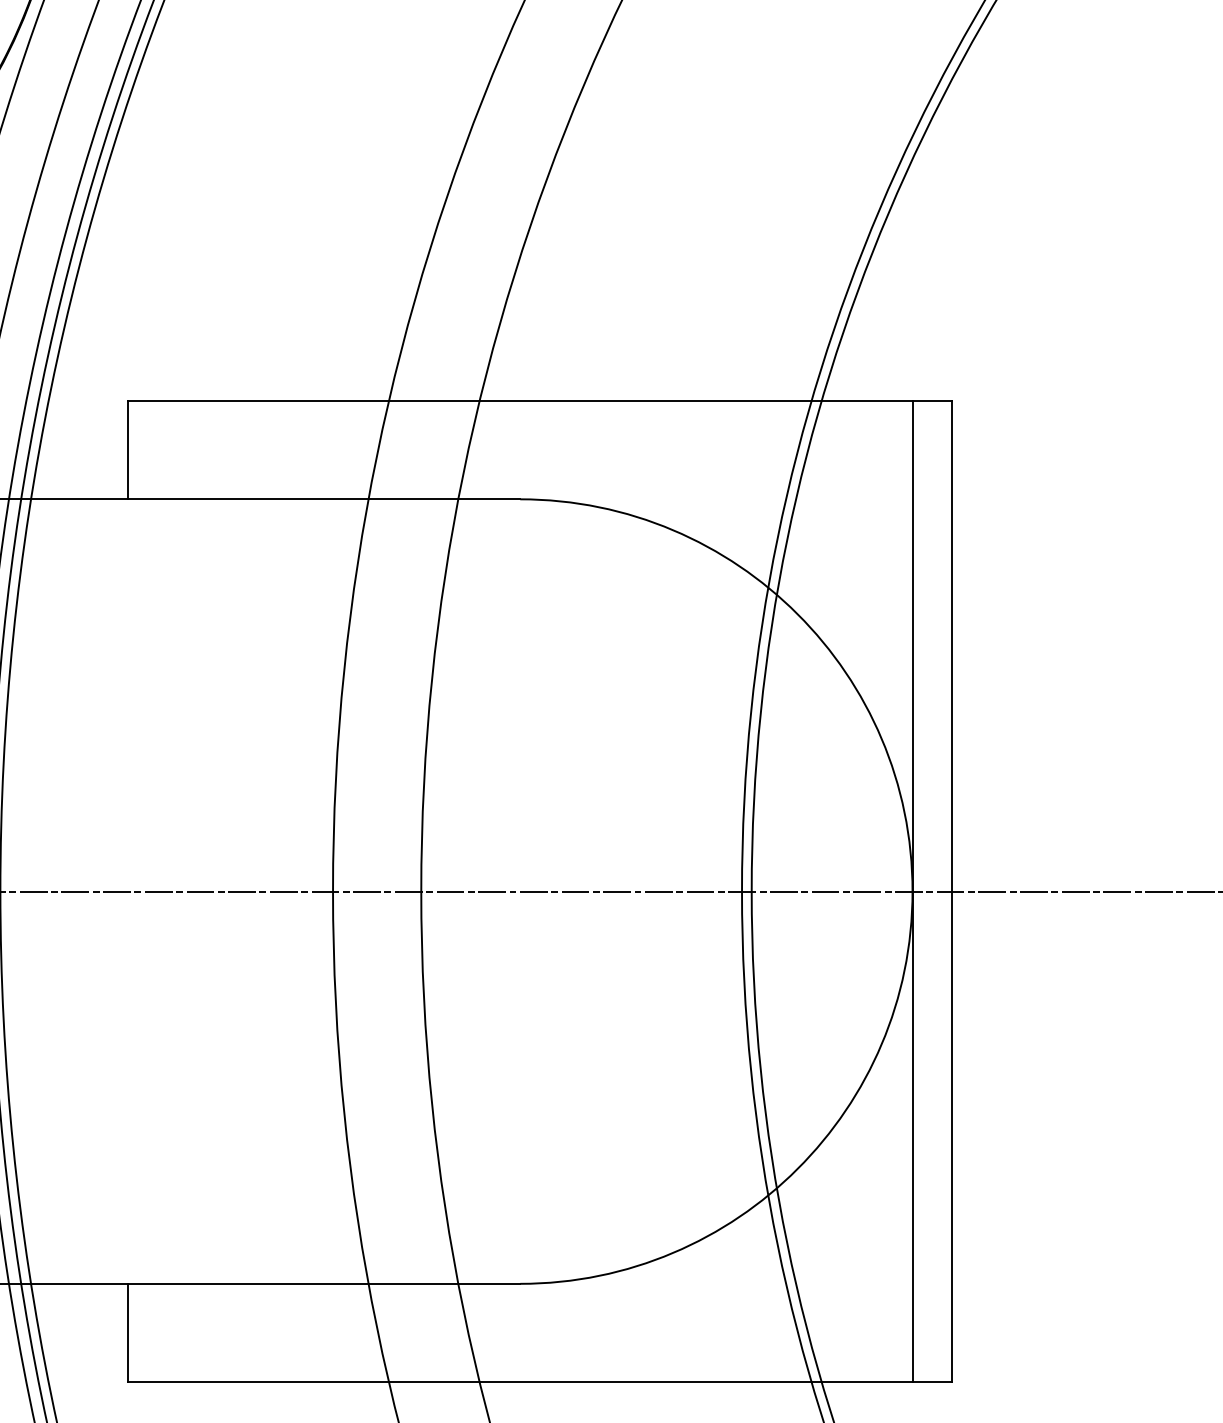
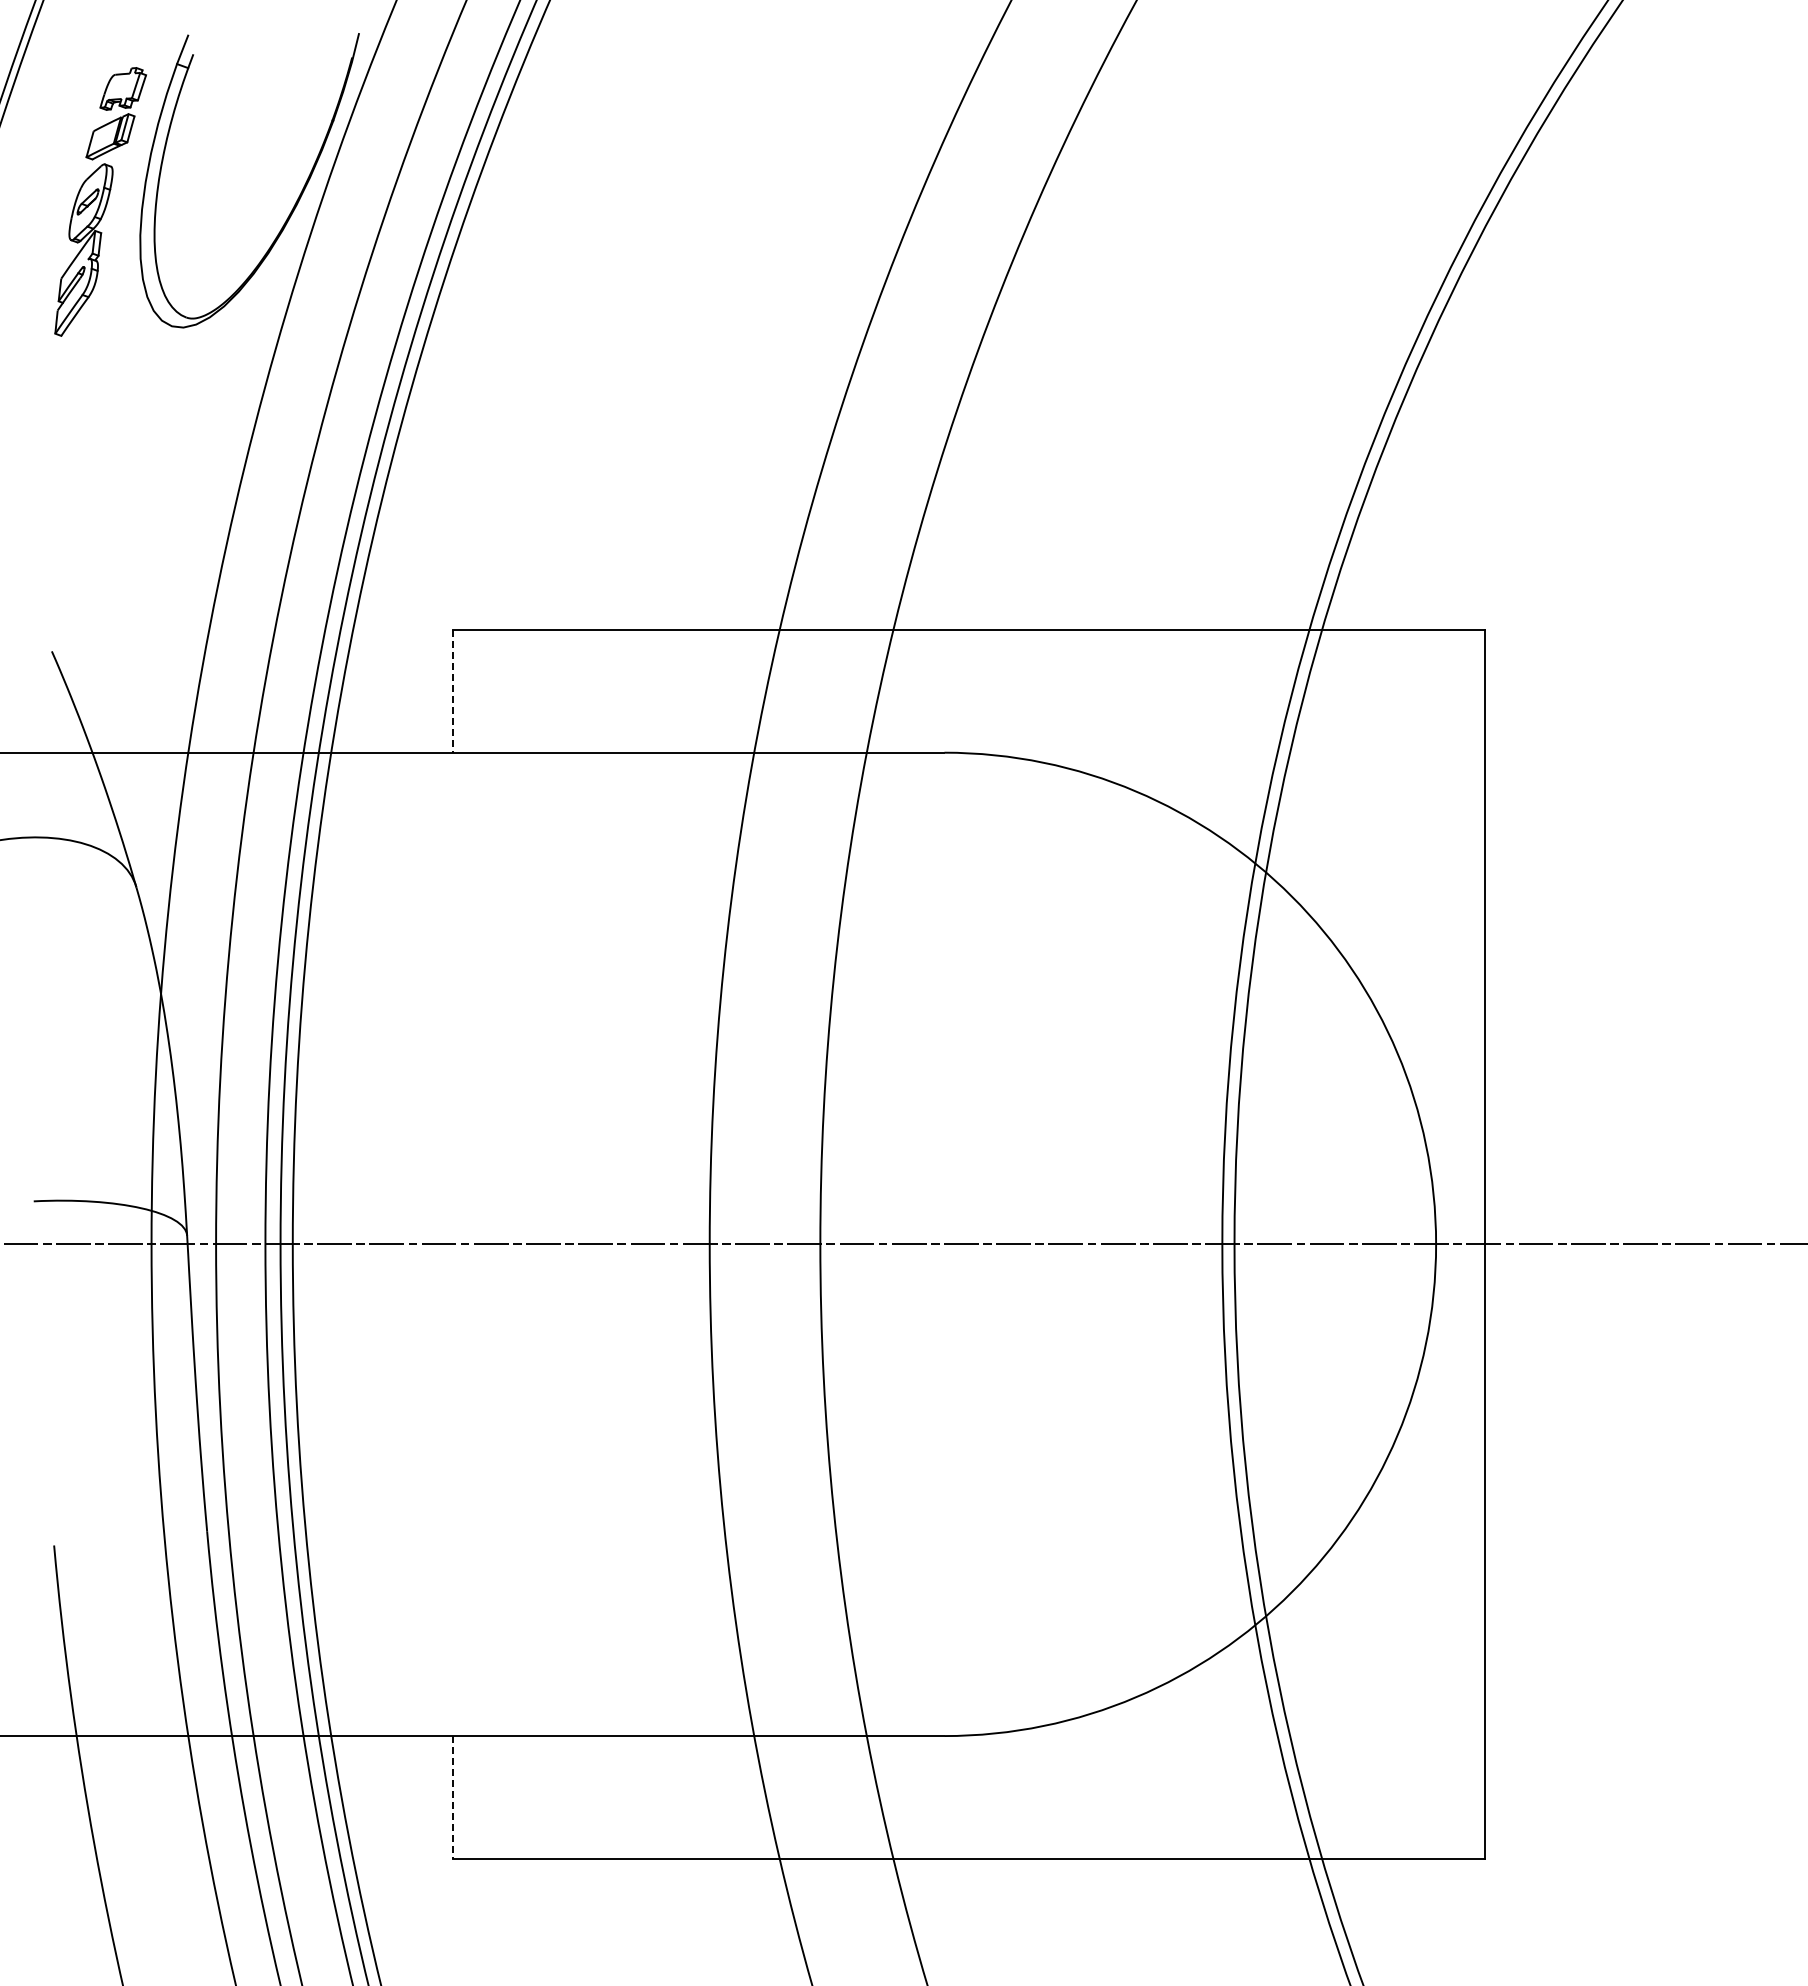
line: (127, 450) -> (452, 691), solid -> dashed
line: (912, 890) -> (1436, 1243), removed
line: (127, 1333) -> (452, 1798), solid -> dashed

